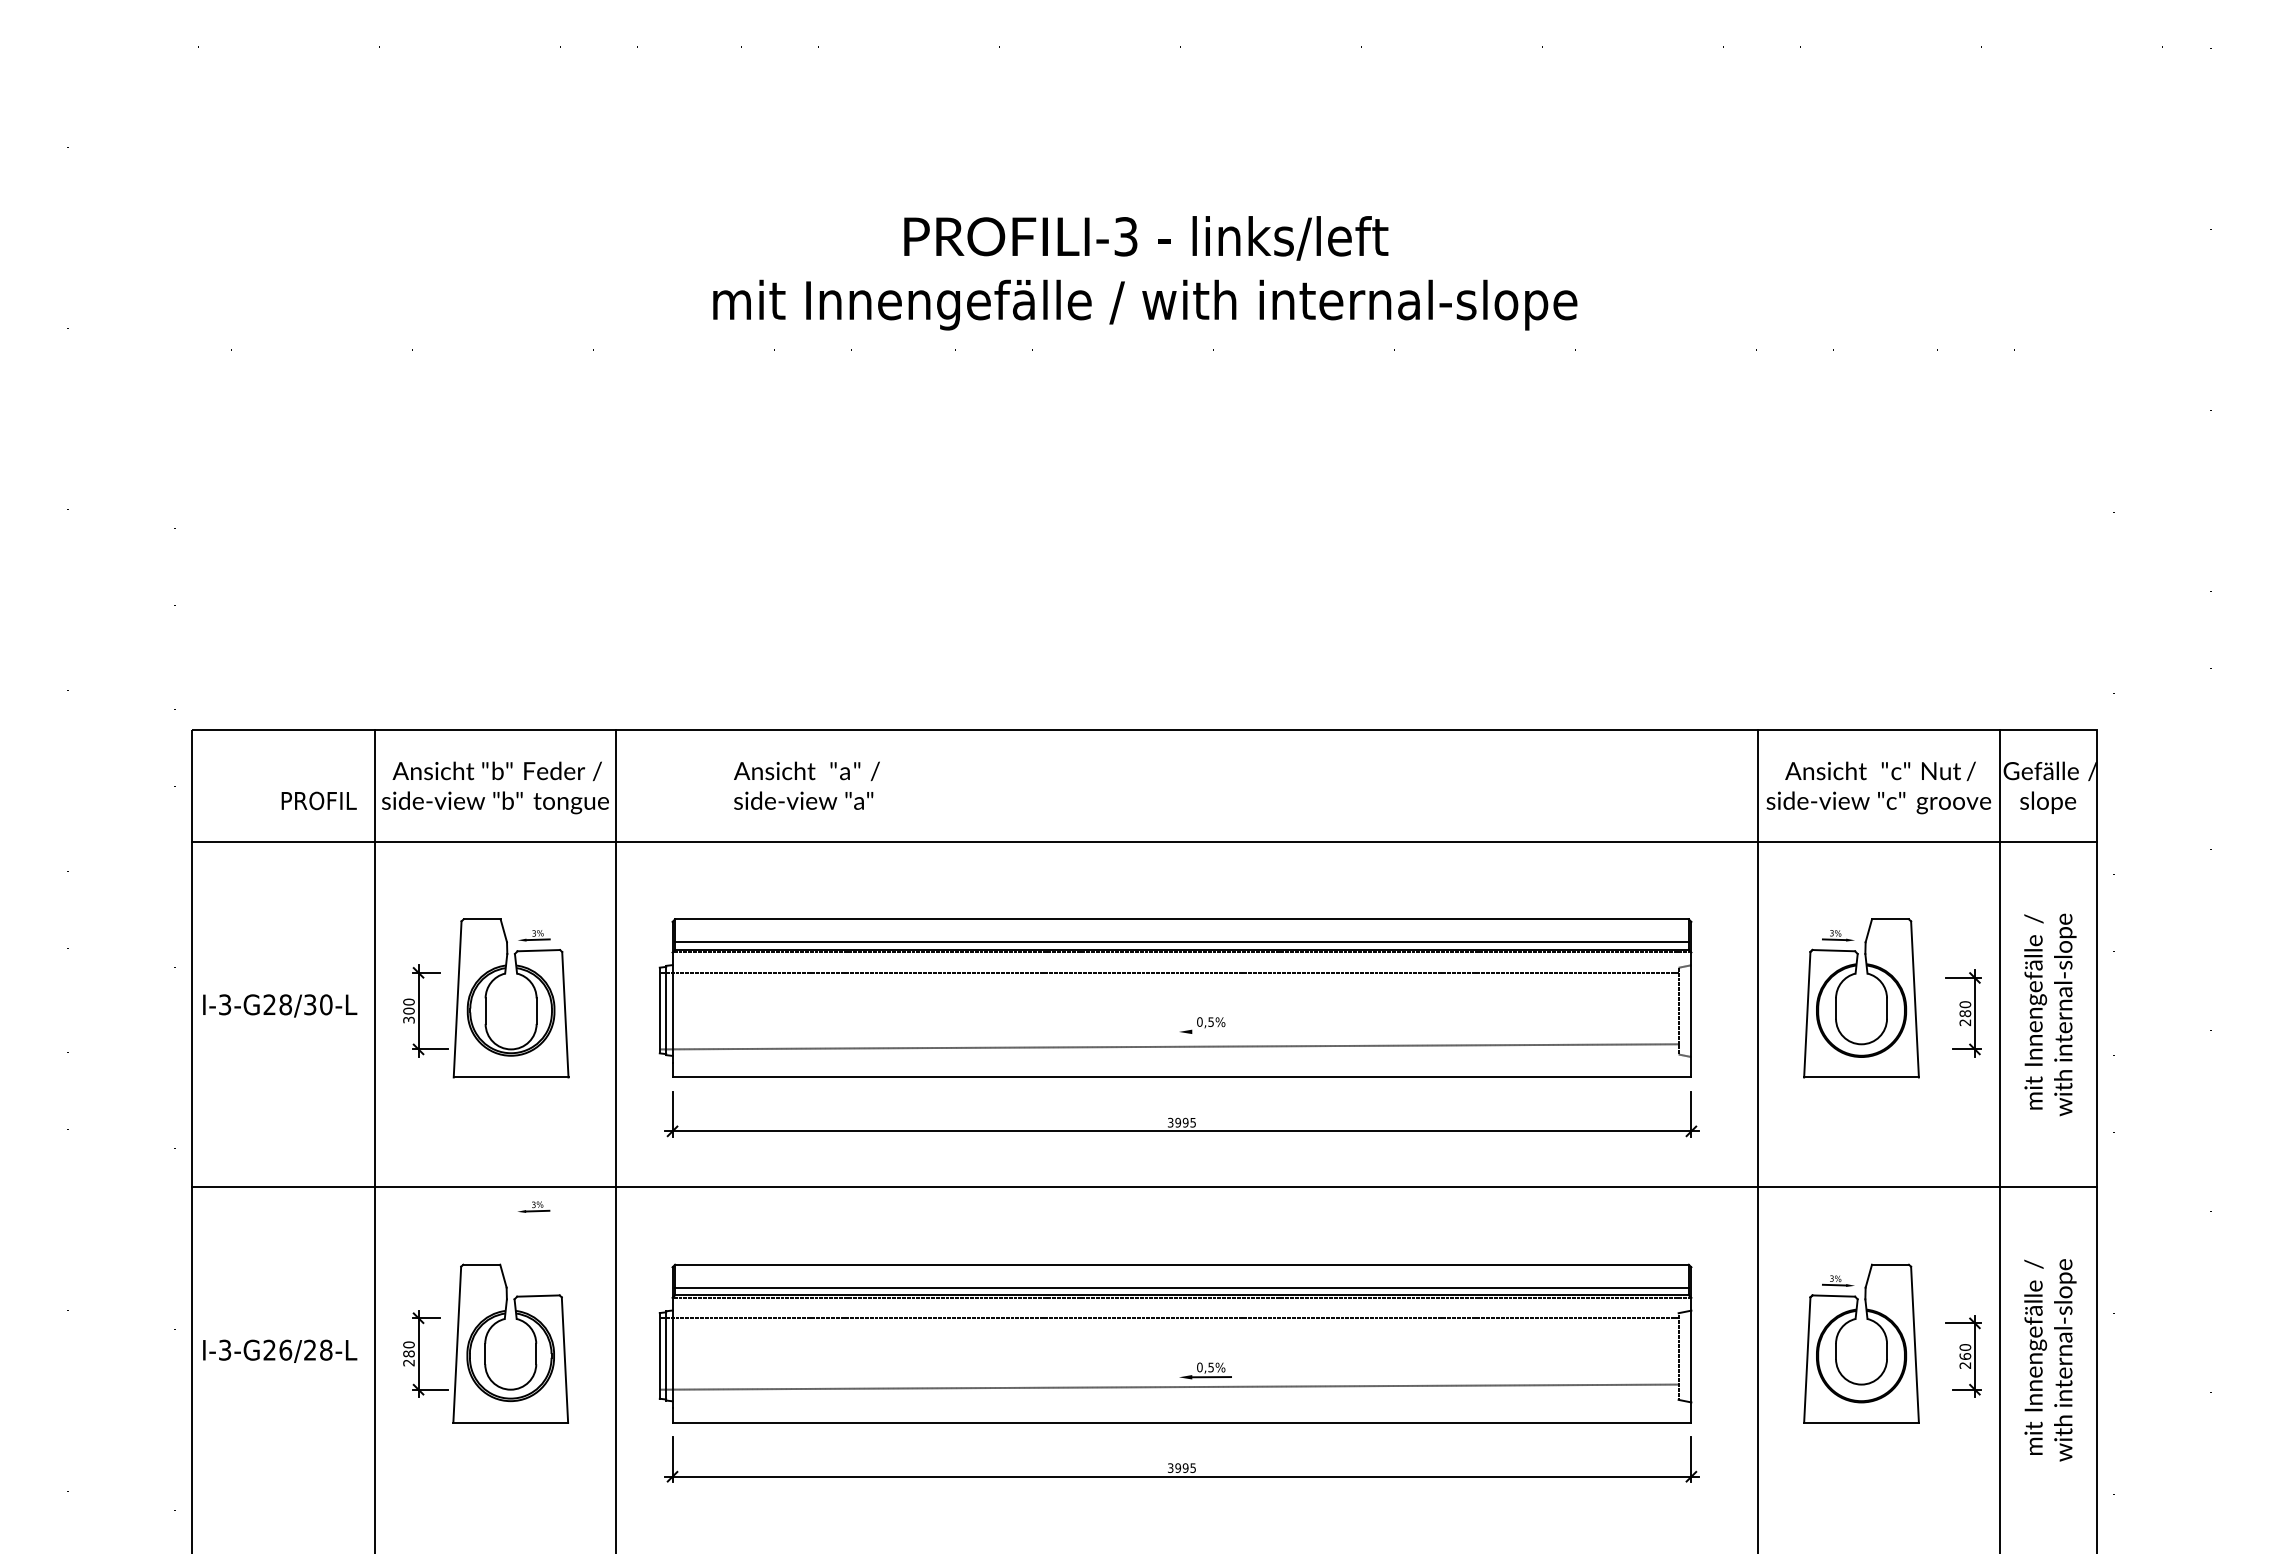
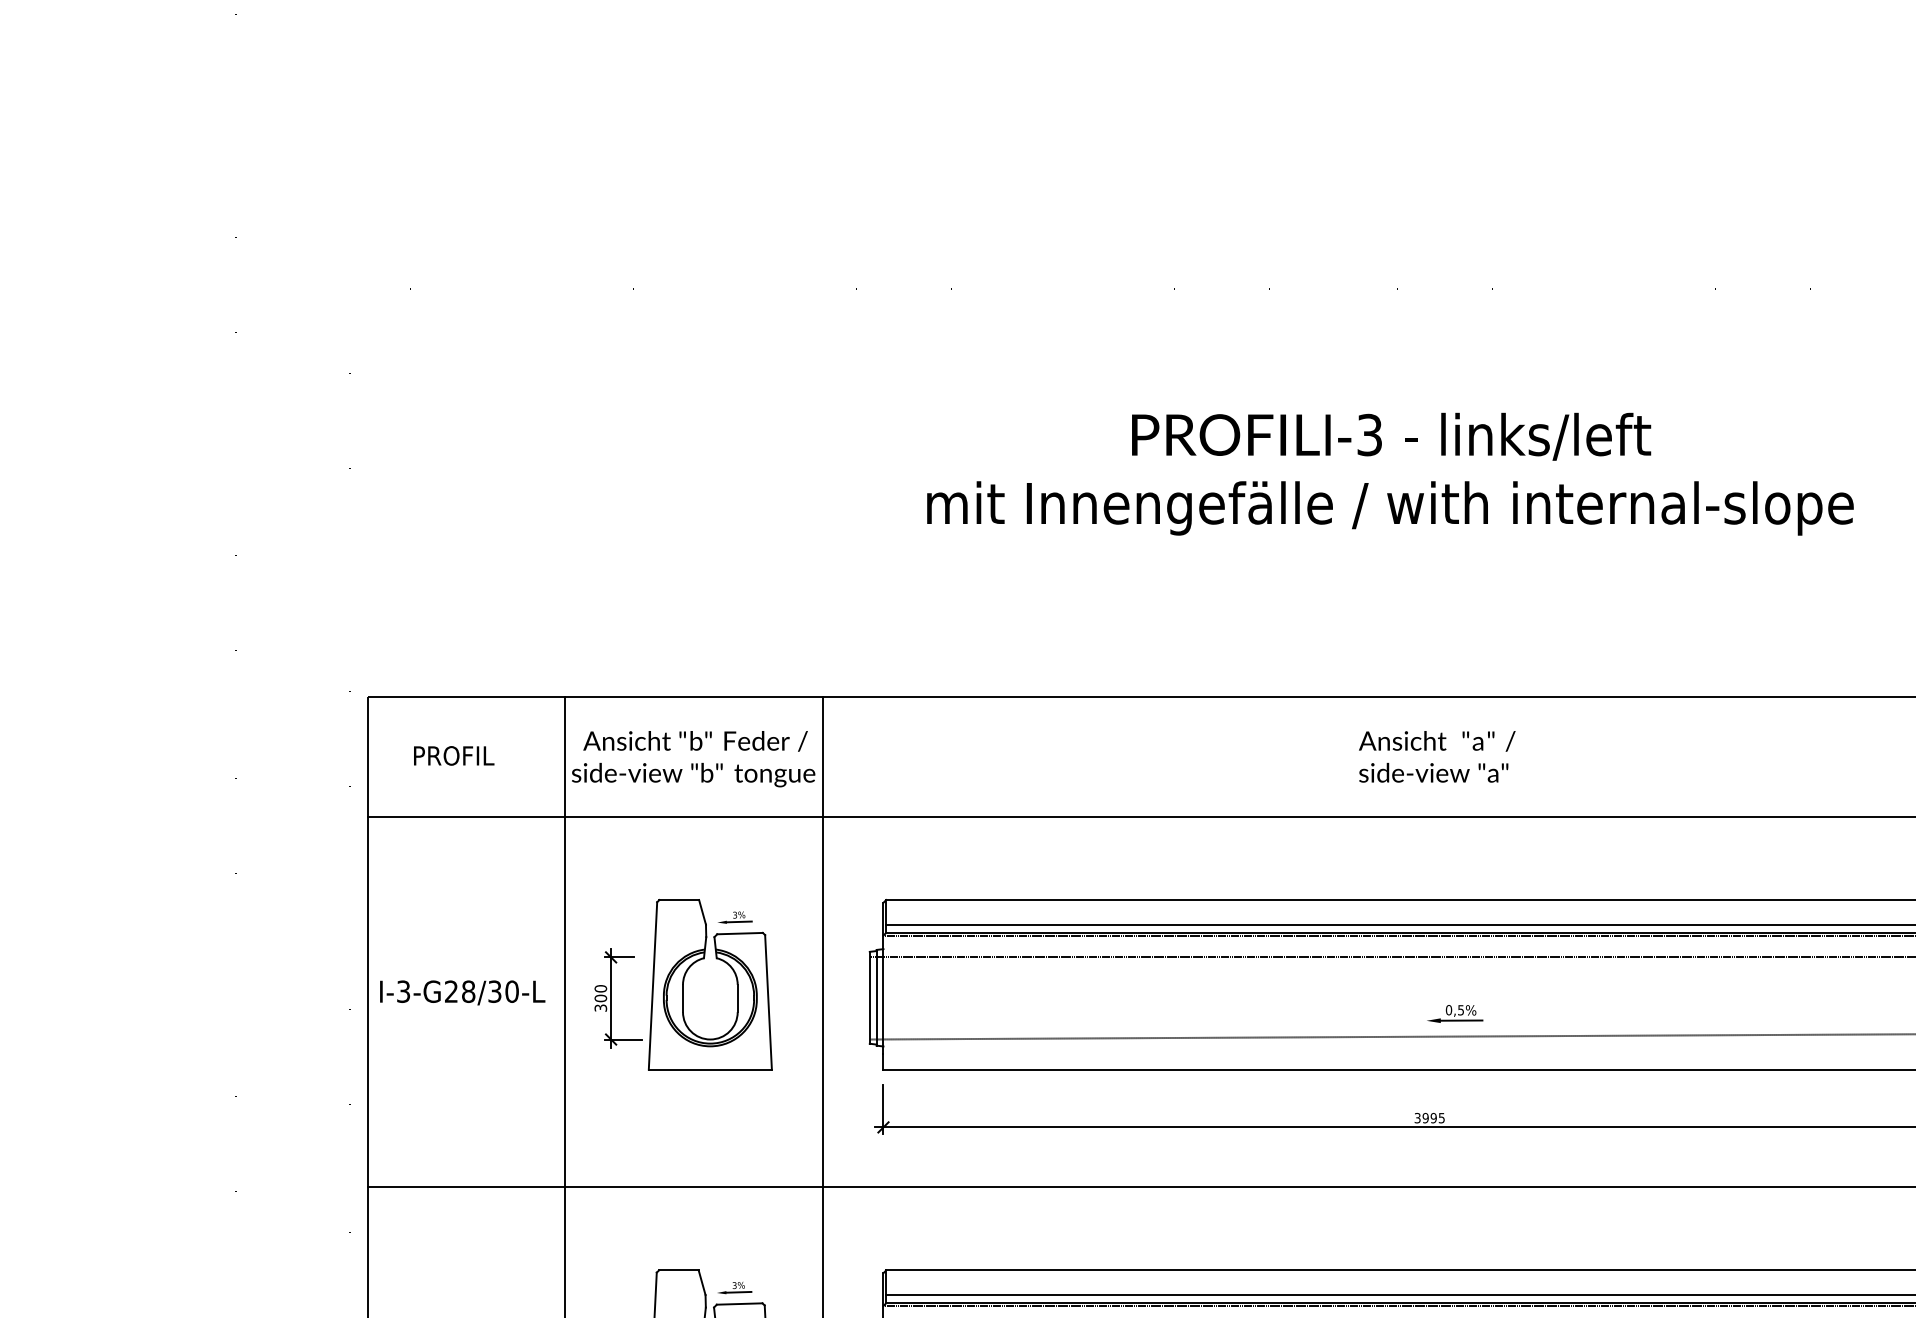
text: (1145, 273) -> (1390, 474), moved
text: (806, 785) -> (1436, 756), moved
text: (318, 800) -> (453, 755), moved
line: (1211, 1031) -> (1461, 1020), added
part: (534, 1206) -> (735, 1287), moved

